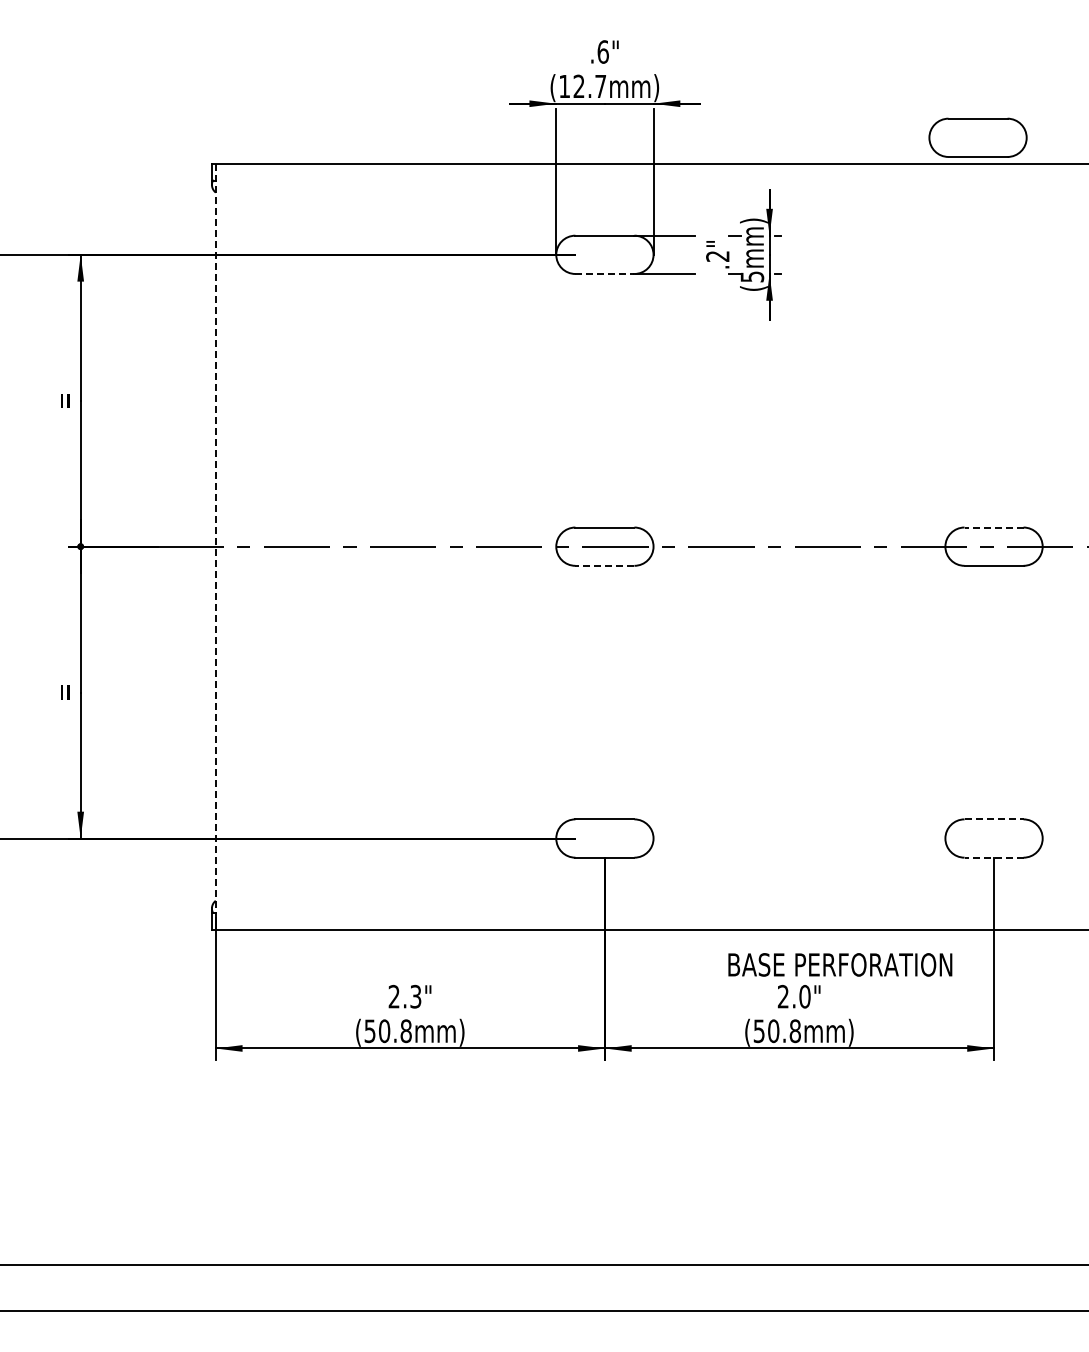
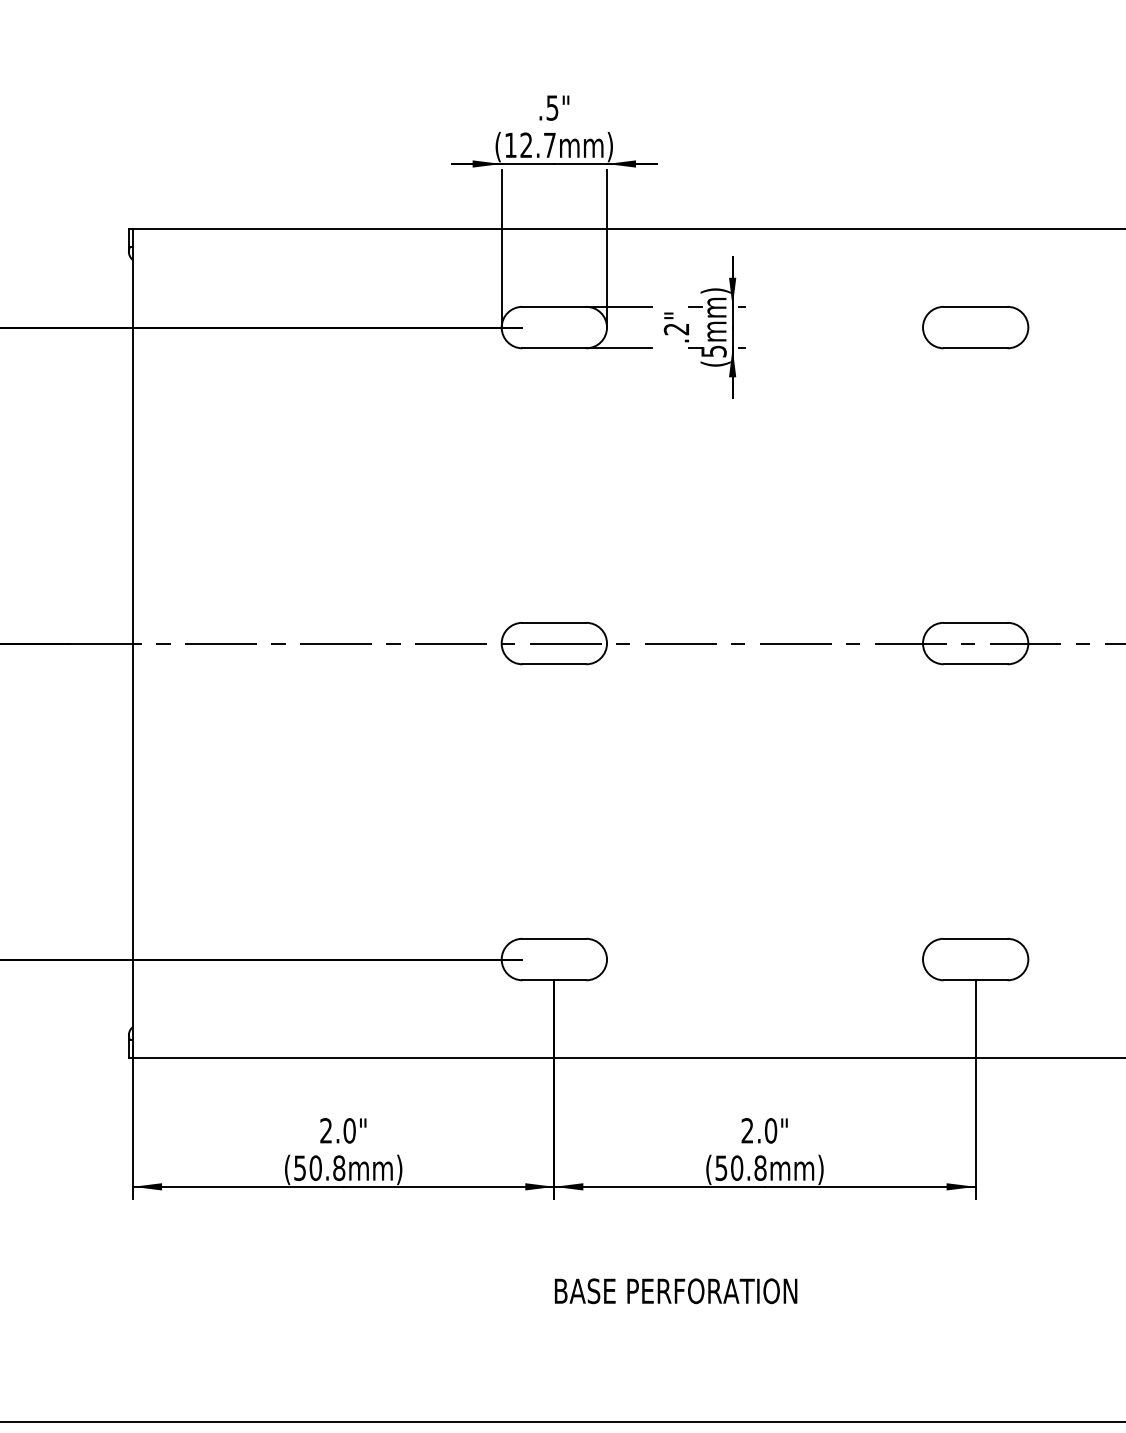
text: (602, 51) -> (551, 107), .6" -> .5"
part: (977, 137) -> (975, 327), moved
line: (605, 273) -> (554, 347), dashed -> solid
line: (993, 527) -> (975, 622), dashed -> solid
line: (215, 541) -> (132, 637), dashed -> solid
line: (604, 565) -> (553, 663), dashed -> solid
line: (994, 819) -> (976, 938), dashed -> solid
line: (993, 857) -> (975, 980), dashed -> solid
text: (840, 964) -> (676, 1290), moved
text: (415, 996) -> (349, 1130), 2.3" -> 2.0"

